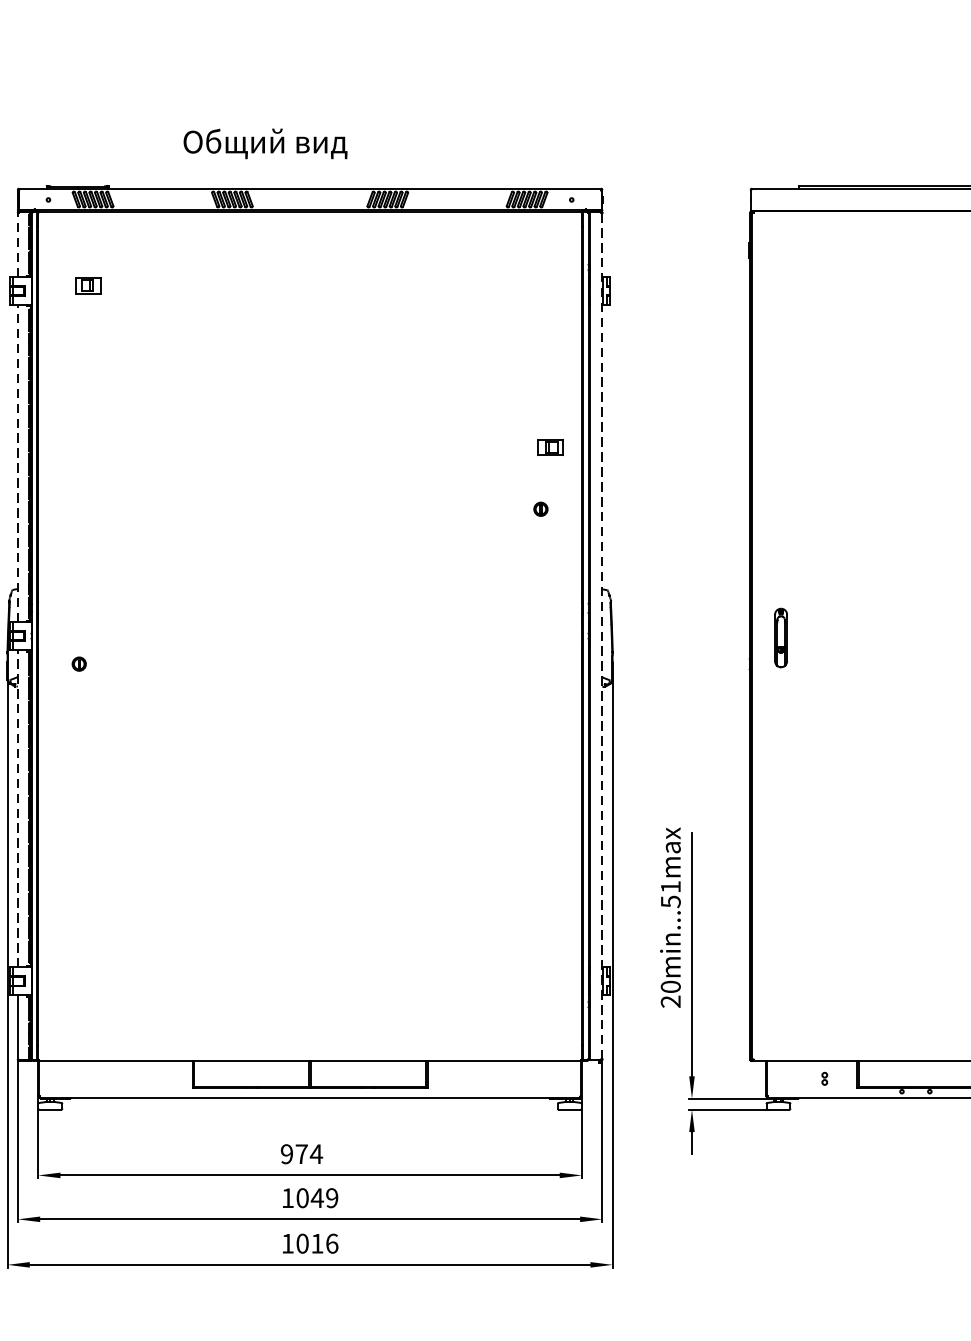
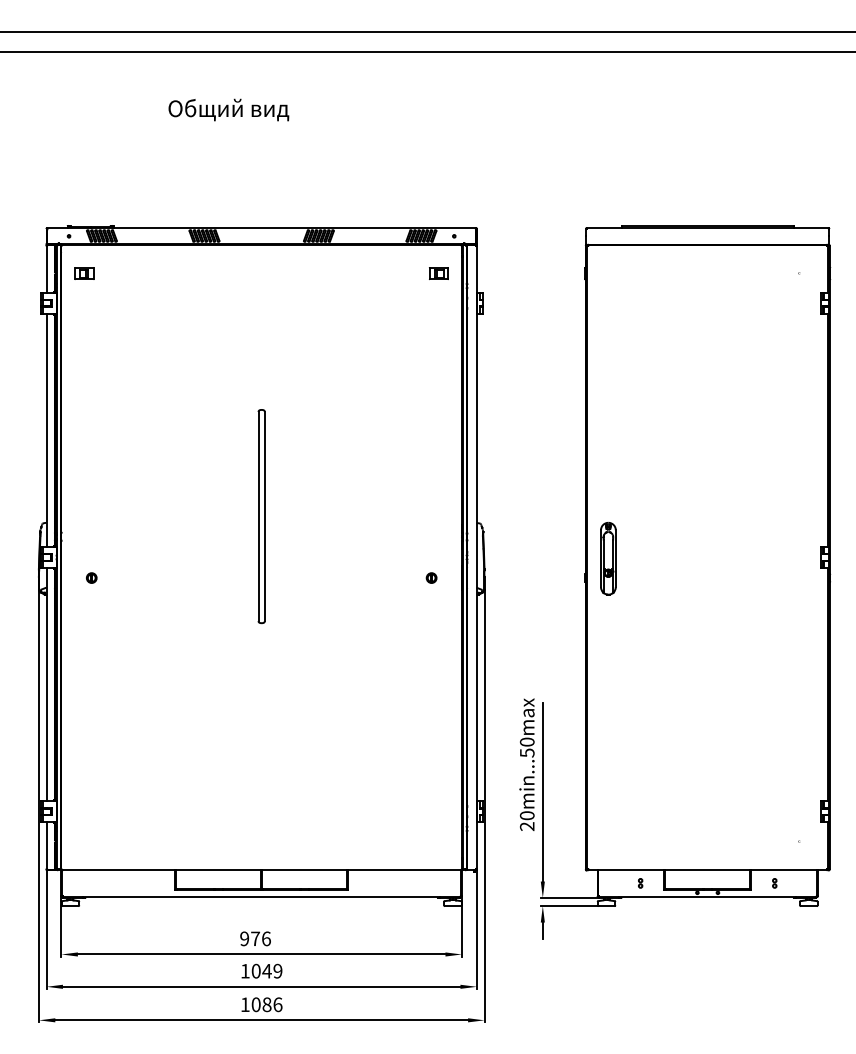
text: (265, 143) -> (228, 109), moved
line: (17, 245) -> (46, 269), dashed -> solid
part: (88, 285) -> (84, 273), moved
part: (550, 447) -> (438, 273), moved
line: (17, 463) -> (46, 430), dashed -> solid
part: (540, 508) -> (431, 577), moved
part: (309, 580) -> (261, 516), added
line: (601, 636) -> (476, 557), dashed -> solid
part: (781, 637) -> (608, 558), size x1.67
line: (17, 808) -> (46, 684), dashed -> solid
text: (669, 886) -> (526, 741), 20min...51max -> 20min...50max
text: (316, 1153) -> (266, 938), 974 -> 976
text: (316, 1243) -> (266, 1004), 1016 -> 1086

